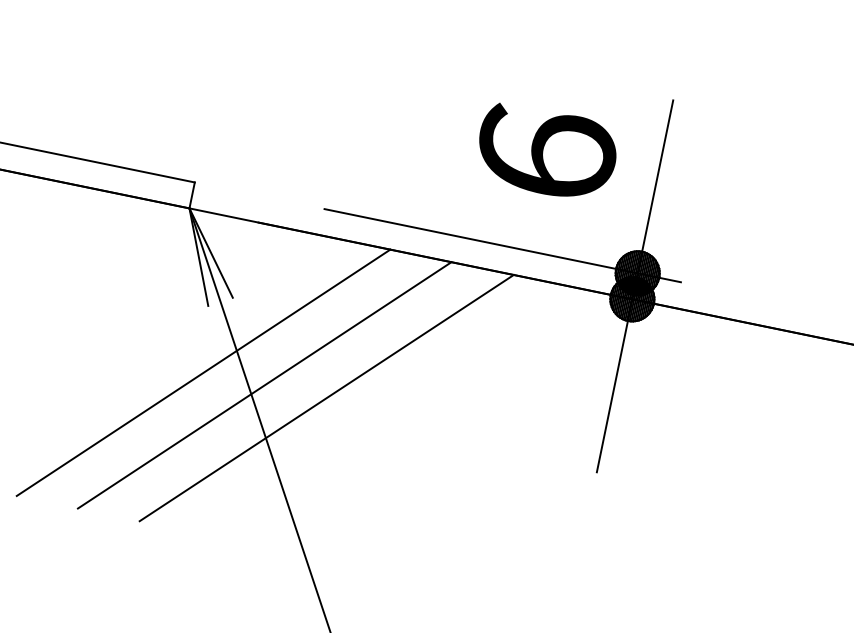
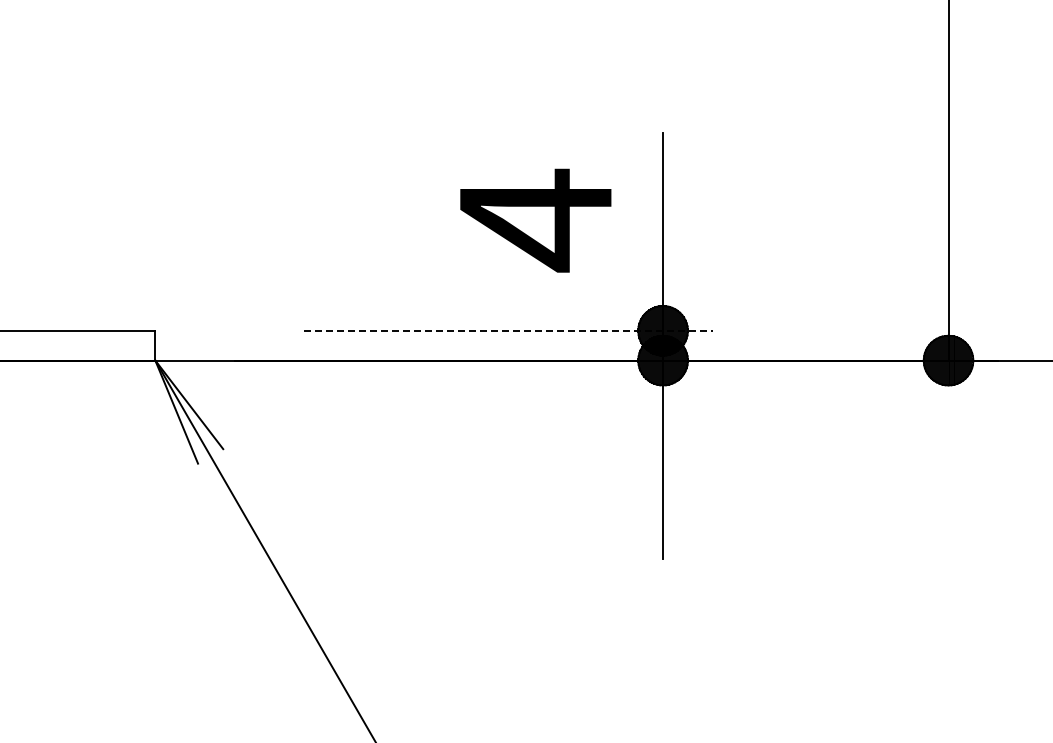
text: (546, 154) -> (535, 220), 6 -> 4
line: (502, 245) -> (508, 330), solid -> dashed
line: (203, 372) -> (207, 537), removed
line: (264, 384) -> (277, 537), removed
line: (327, 397) -> (349, 537), removed

